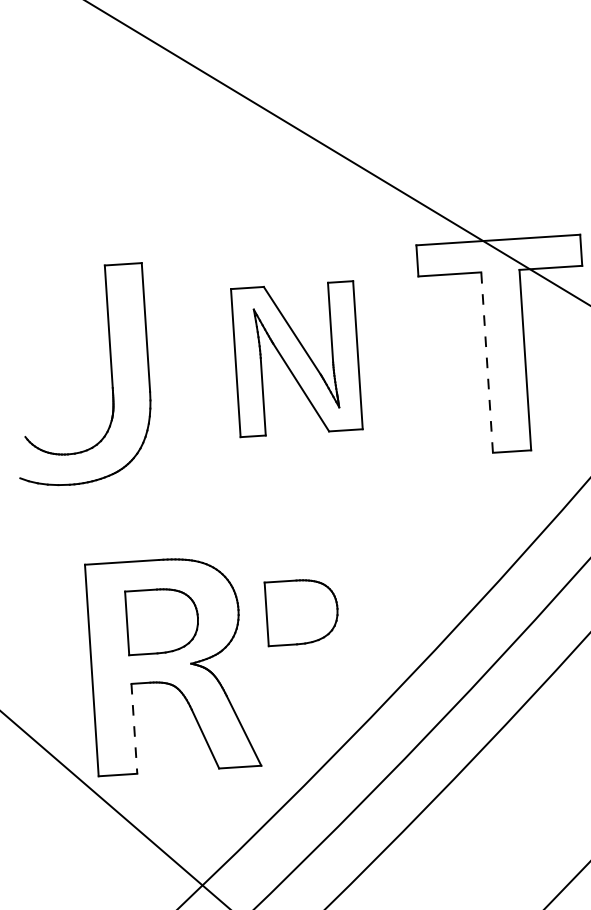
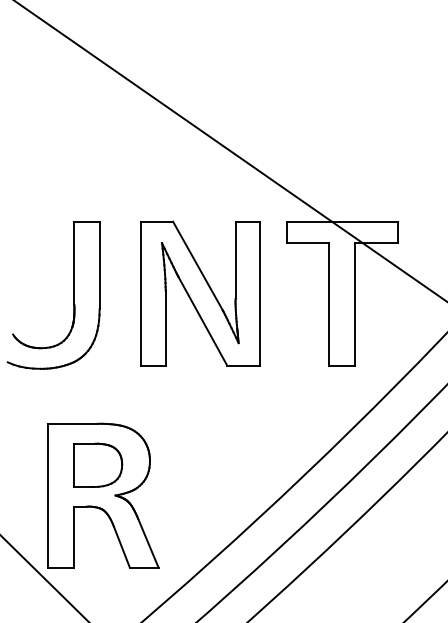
part: (296, 358) -> (200, 293), size x1.43
line: (487, 361) -> (329, 303), dashed -> solid
part: (302, 610) -> (193, 464), removed
line: (134, 729) -> (74, 537), dashed -> solid

